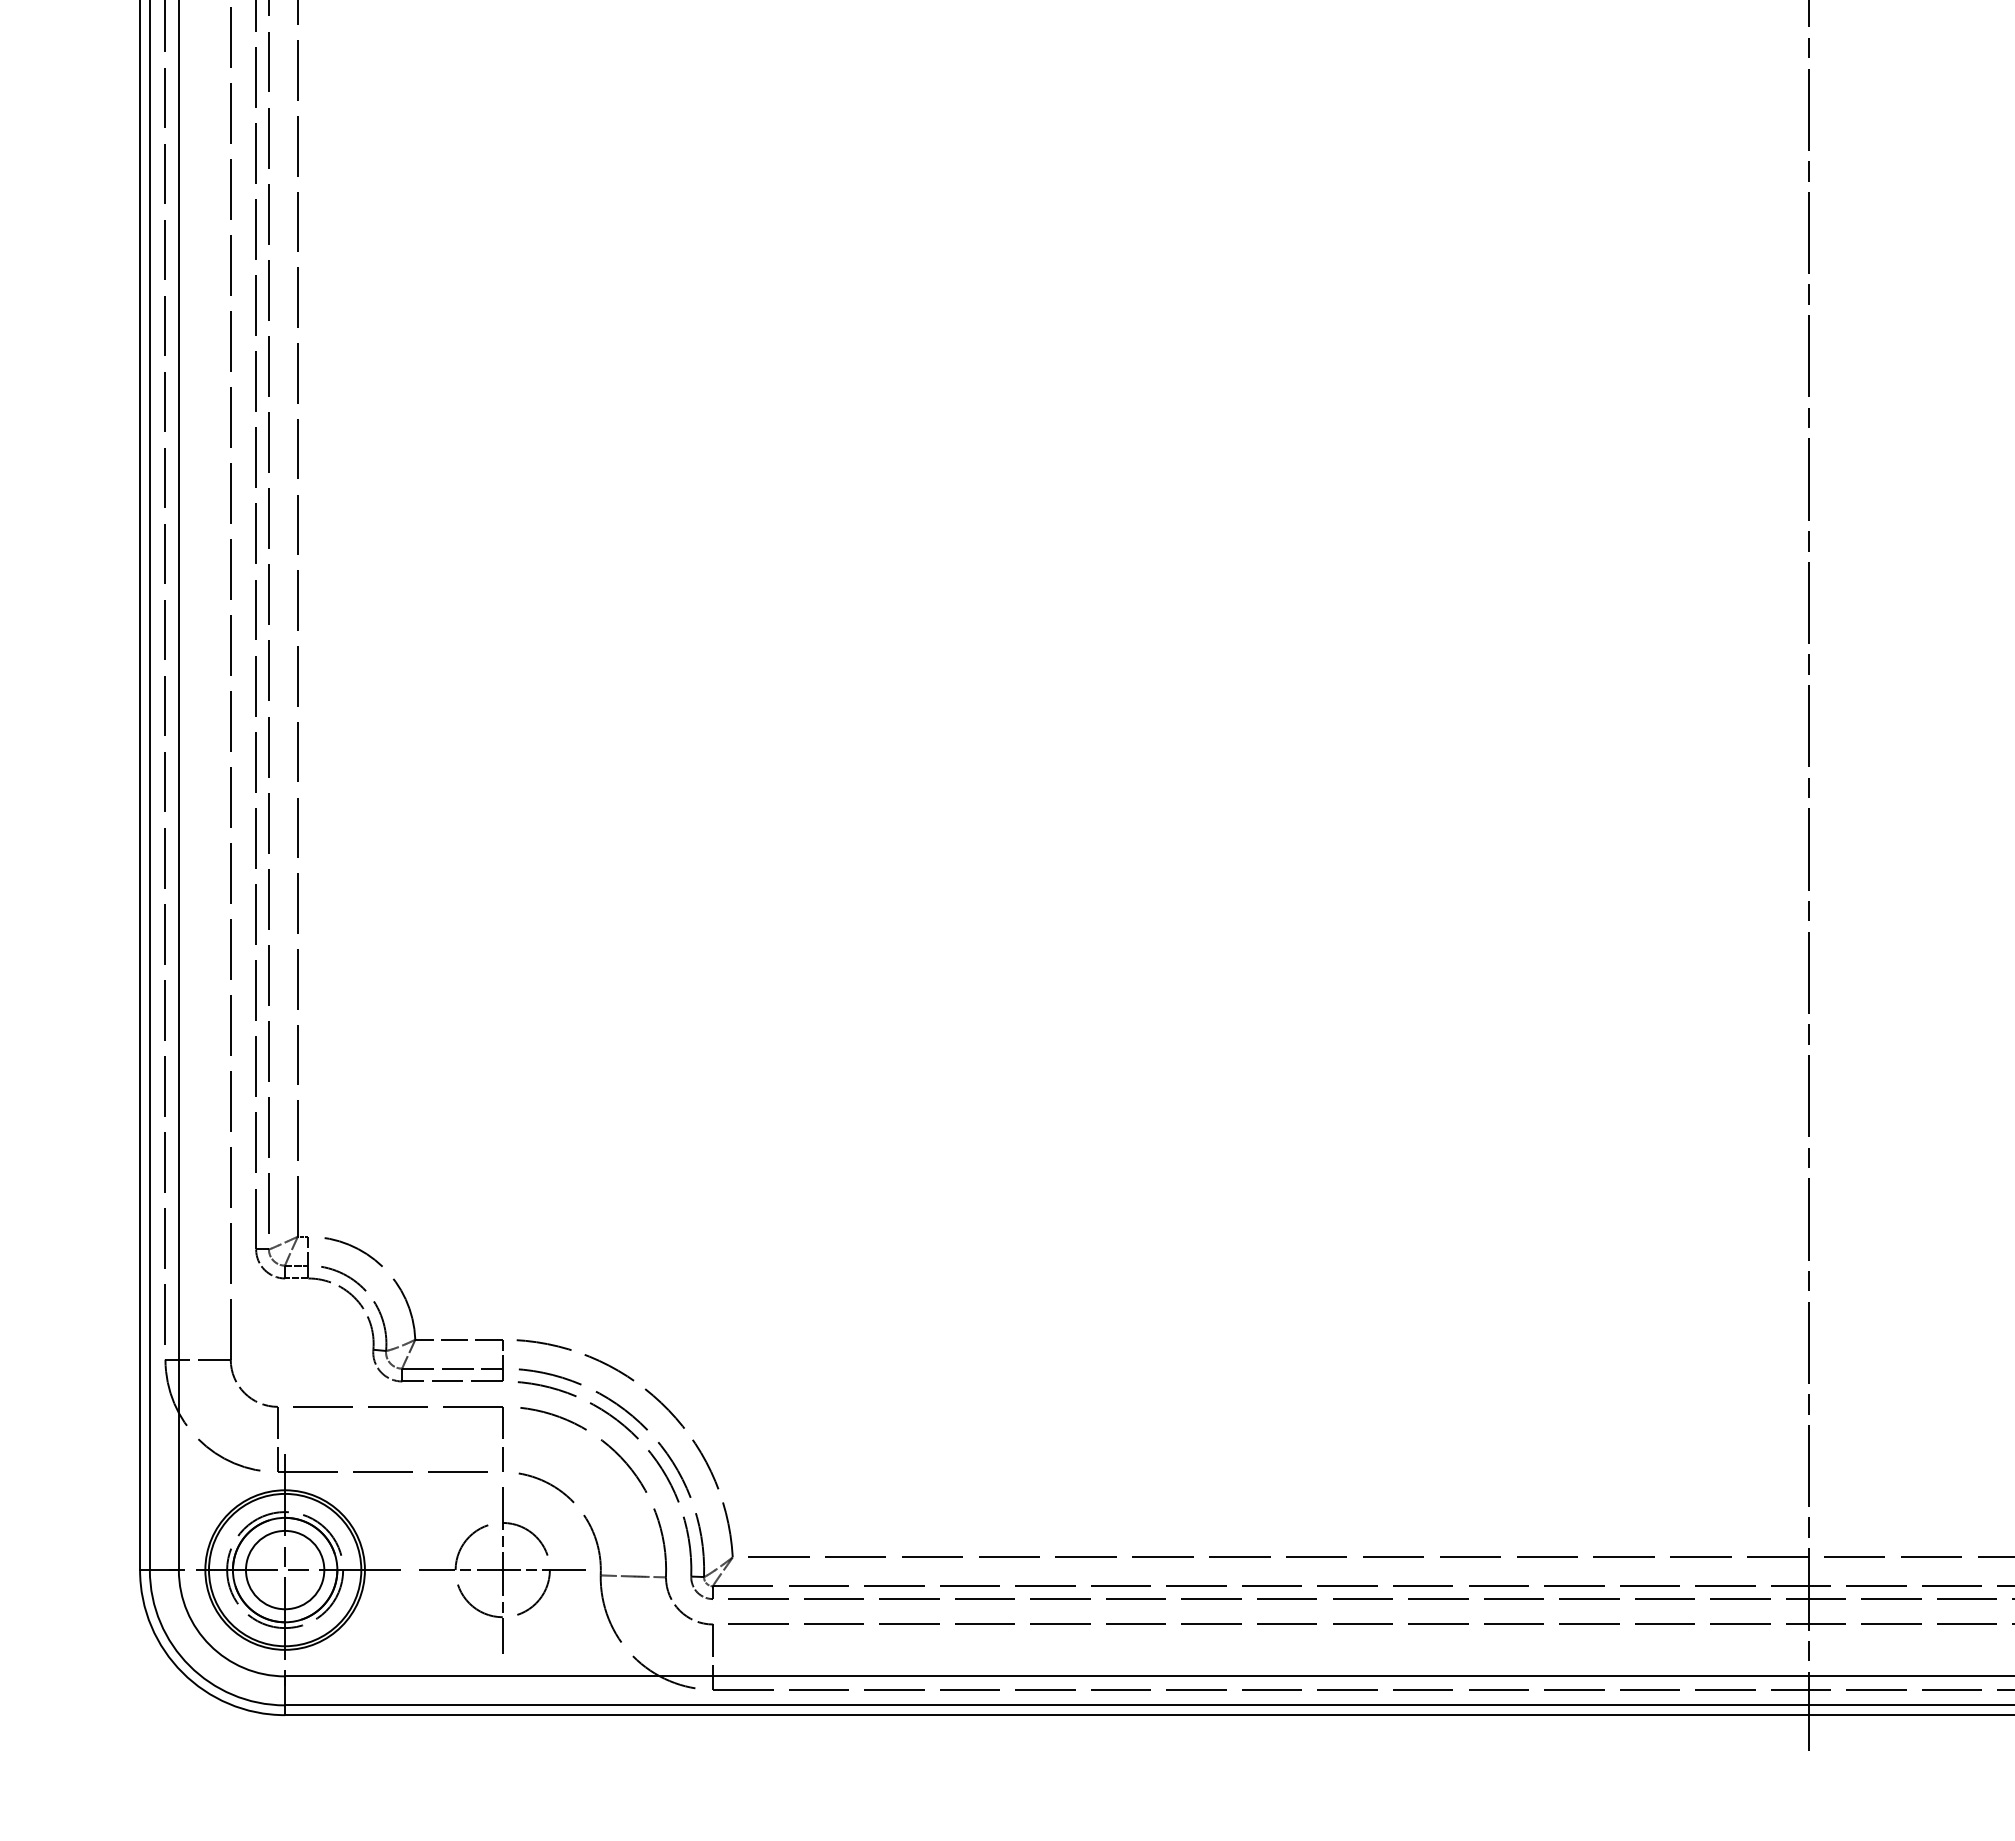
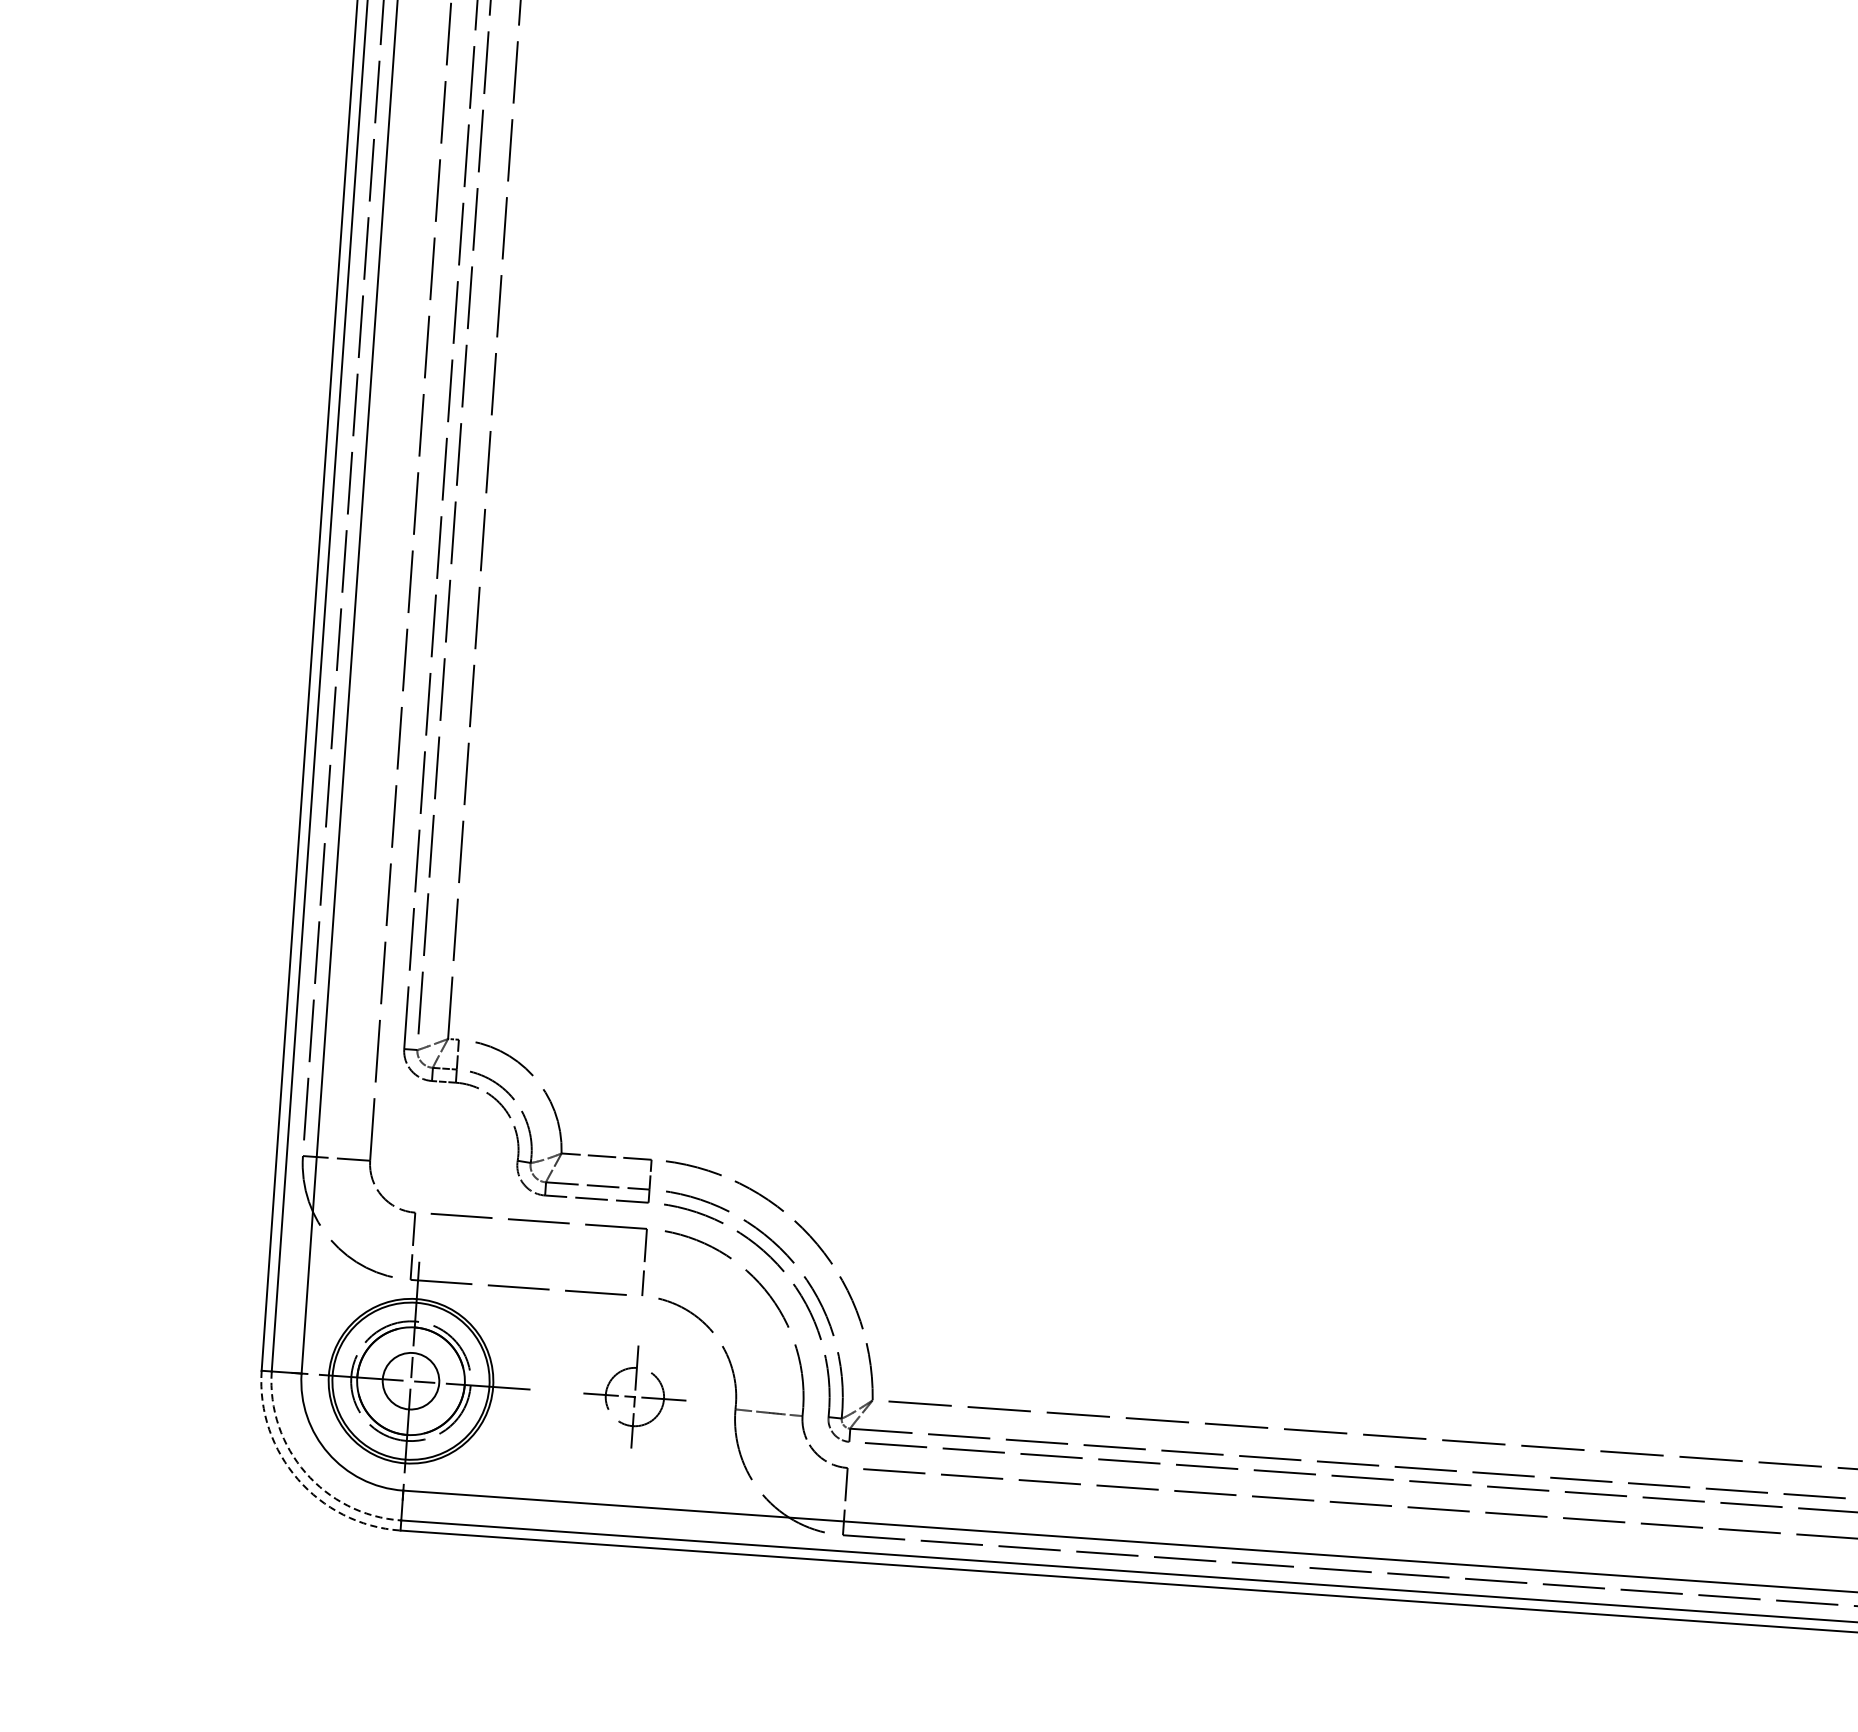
circle: (284, 1569) -> (410, 1380), size x0.7
part: (502, 1570) -> (634, 1397), size x0.6
arc: (189, 1665) -> (305, 1472), solid -> dashed
arc: (182, 1672) -> (297, 1479), solid -> dashed

